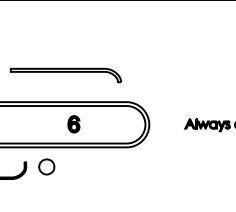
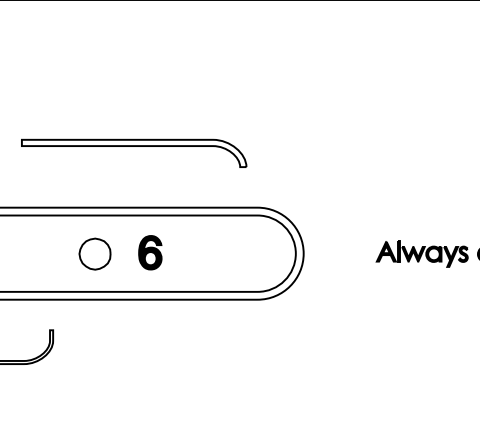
part: (46, 166) -> (94, 253), moved

